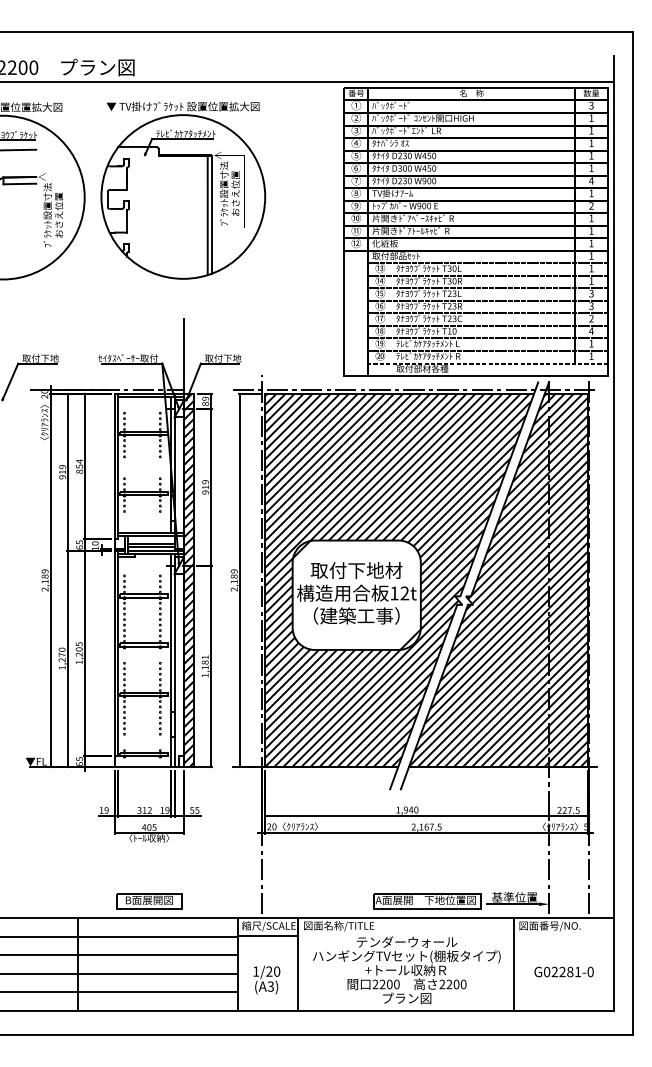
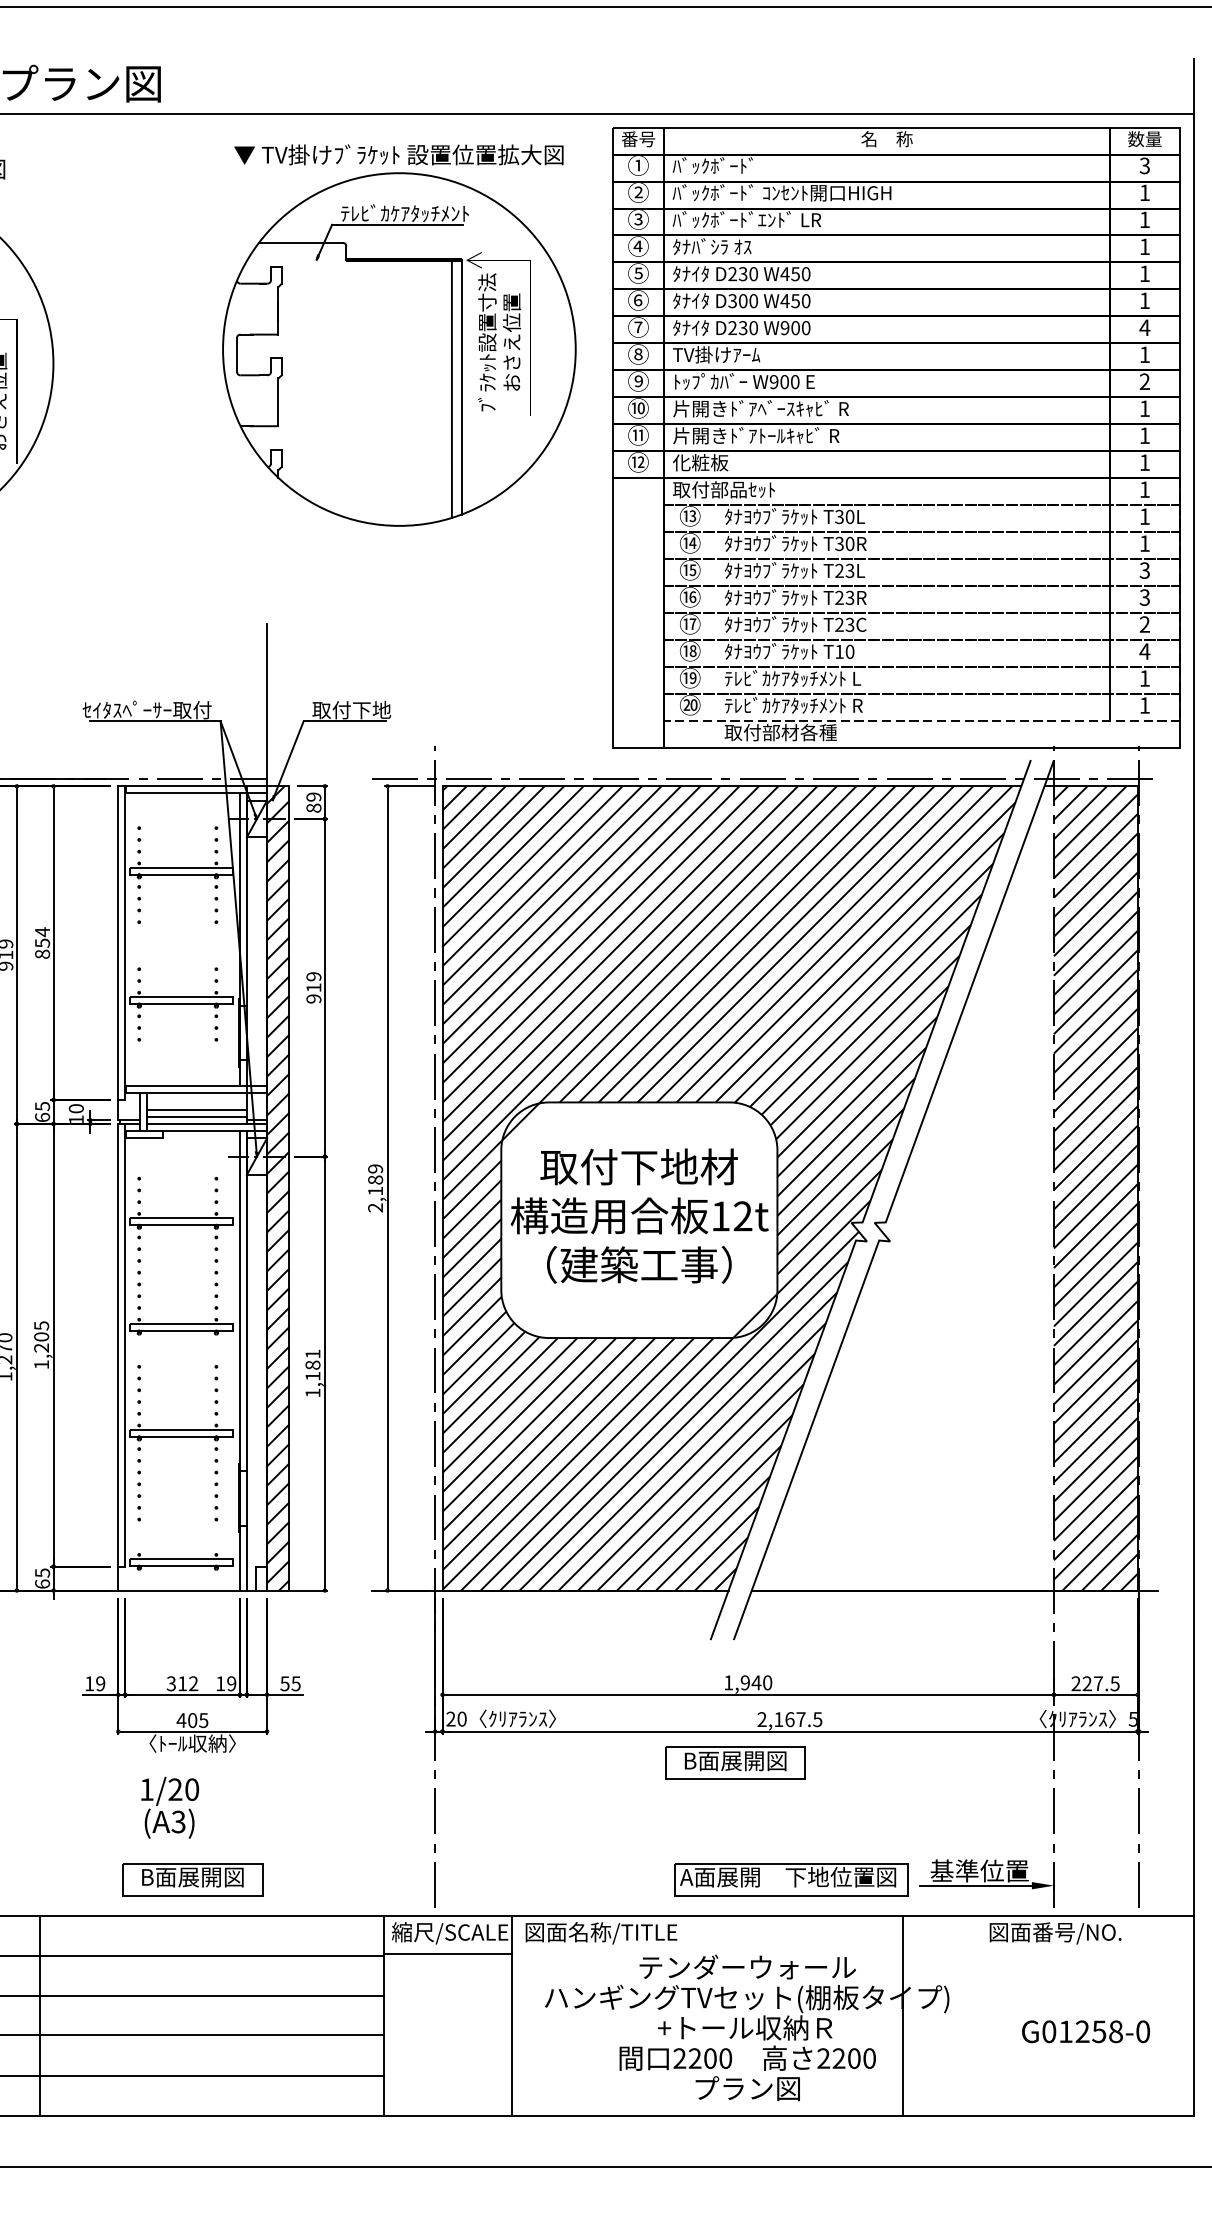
part: (183, 190) -> (399, 335), moved
hatch: (479, 580) -> (903, 1188), removed
part: (401, 847) -> (735, 1763), added
line: (514, 964) -> (903, 2015), moved
text: (566, 971) -> (1091, 2030), G02281-0 -> G01258-0
text: (266, 979) -> (169, 1806), moved

